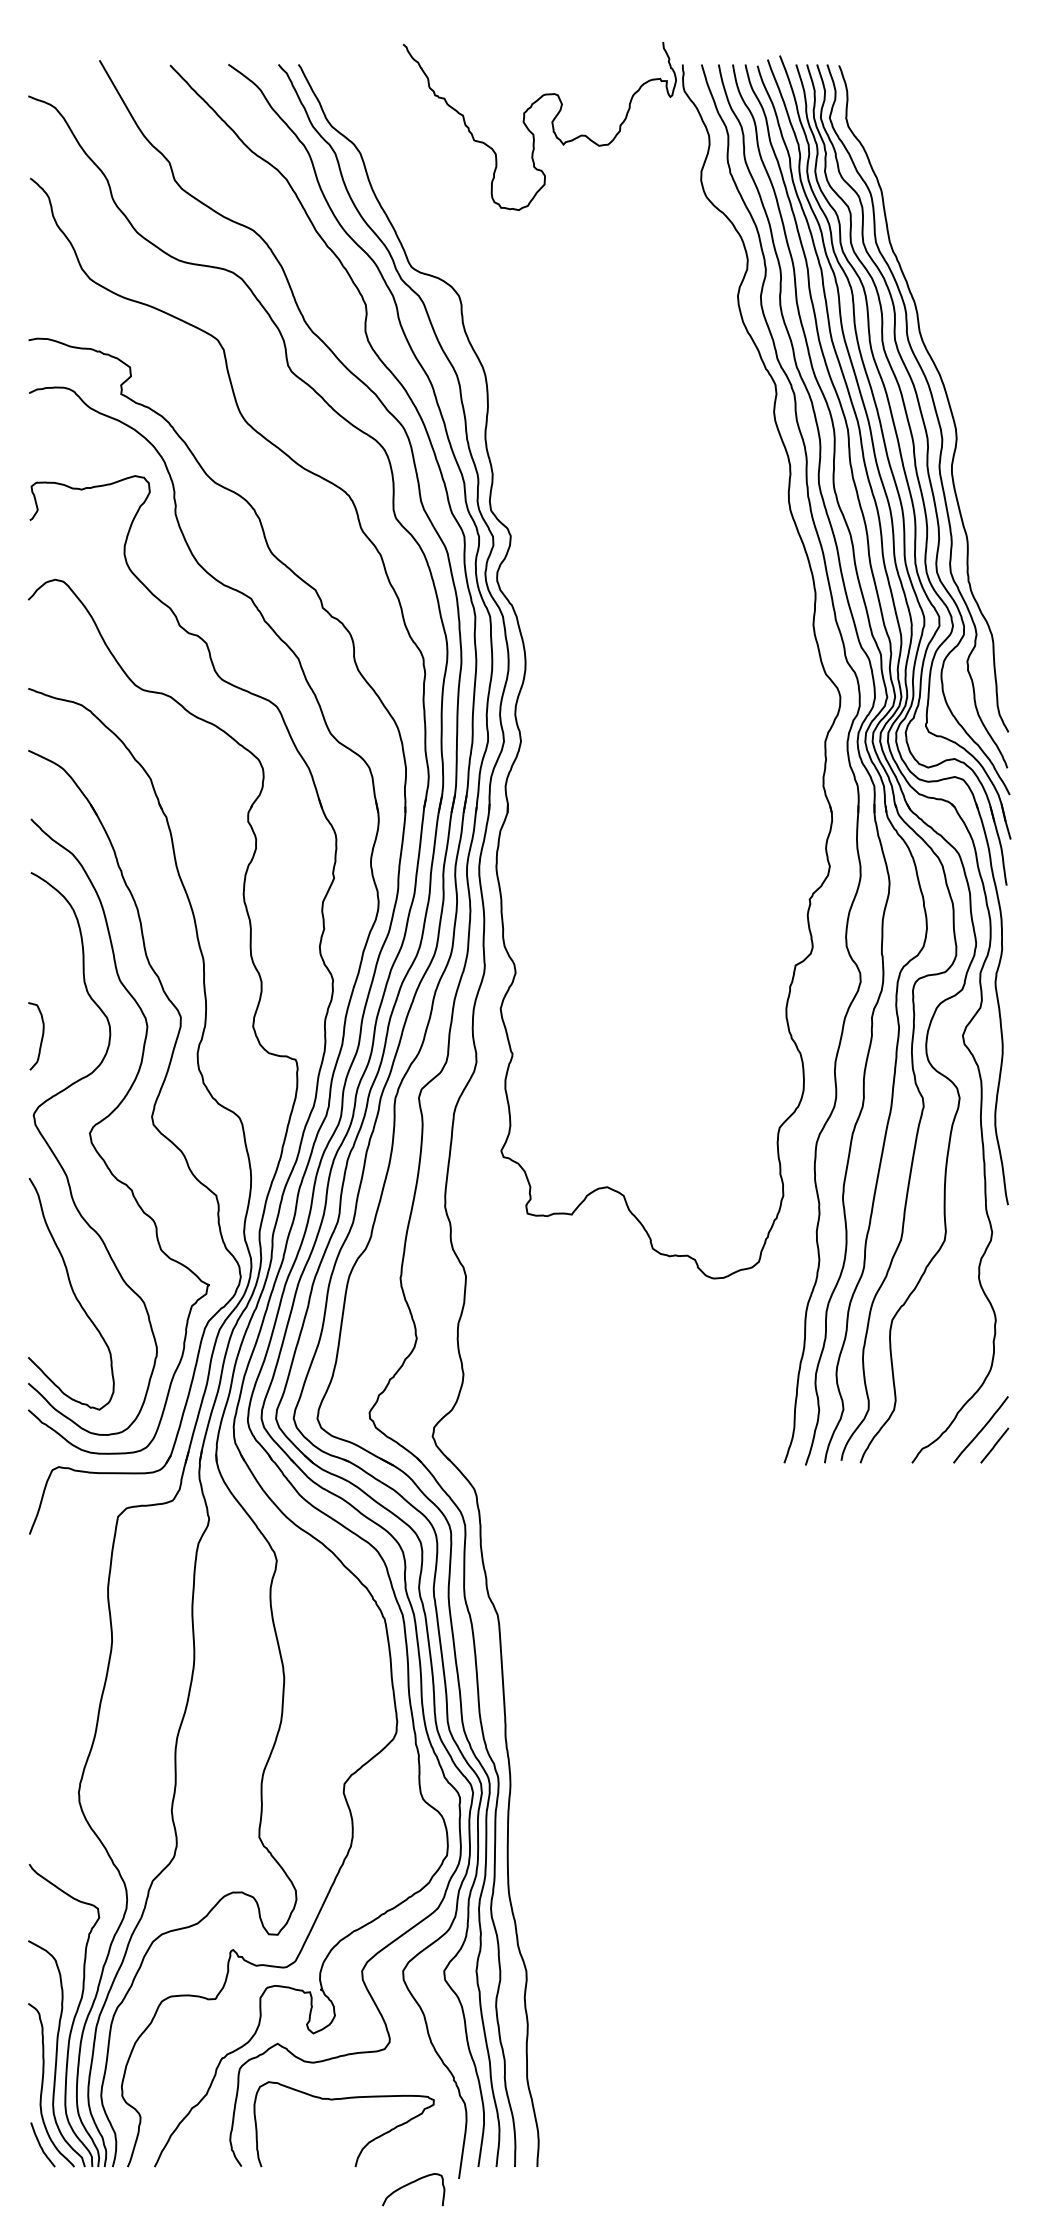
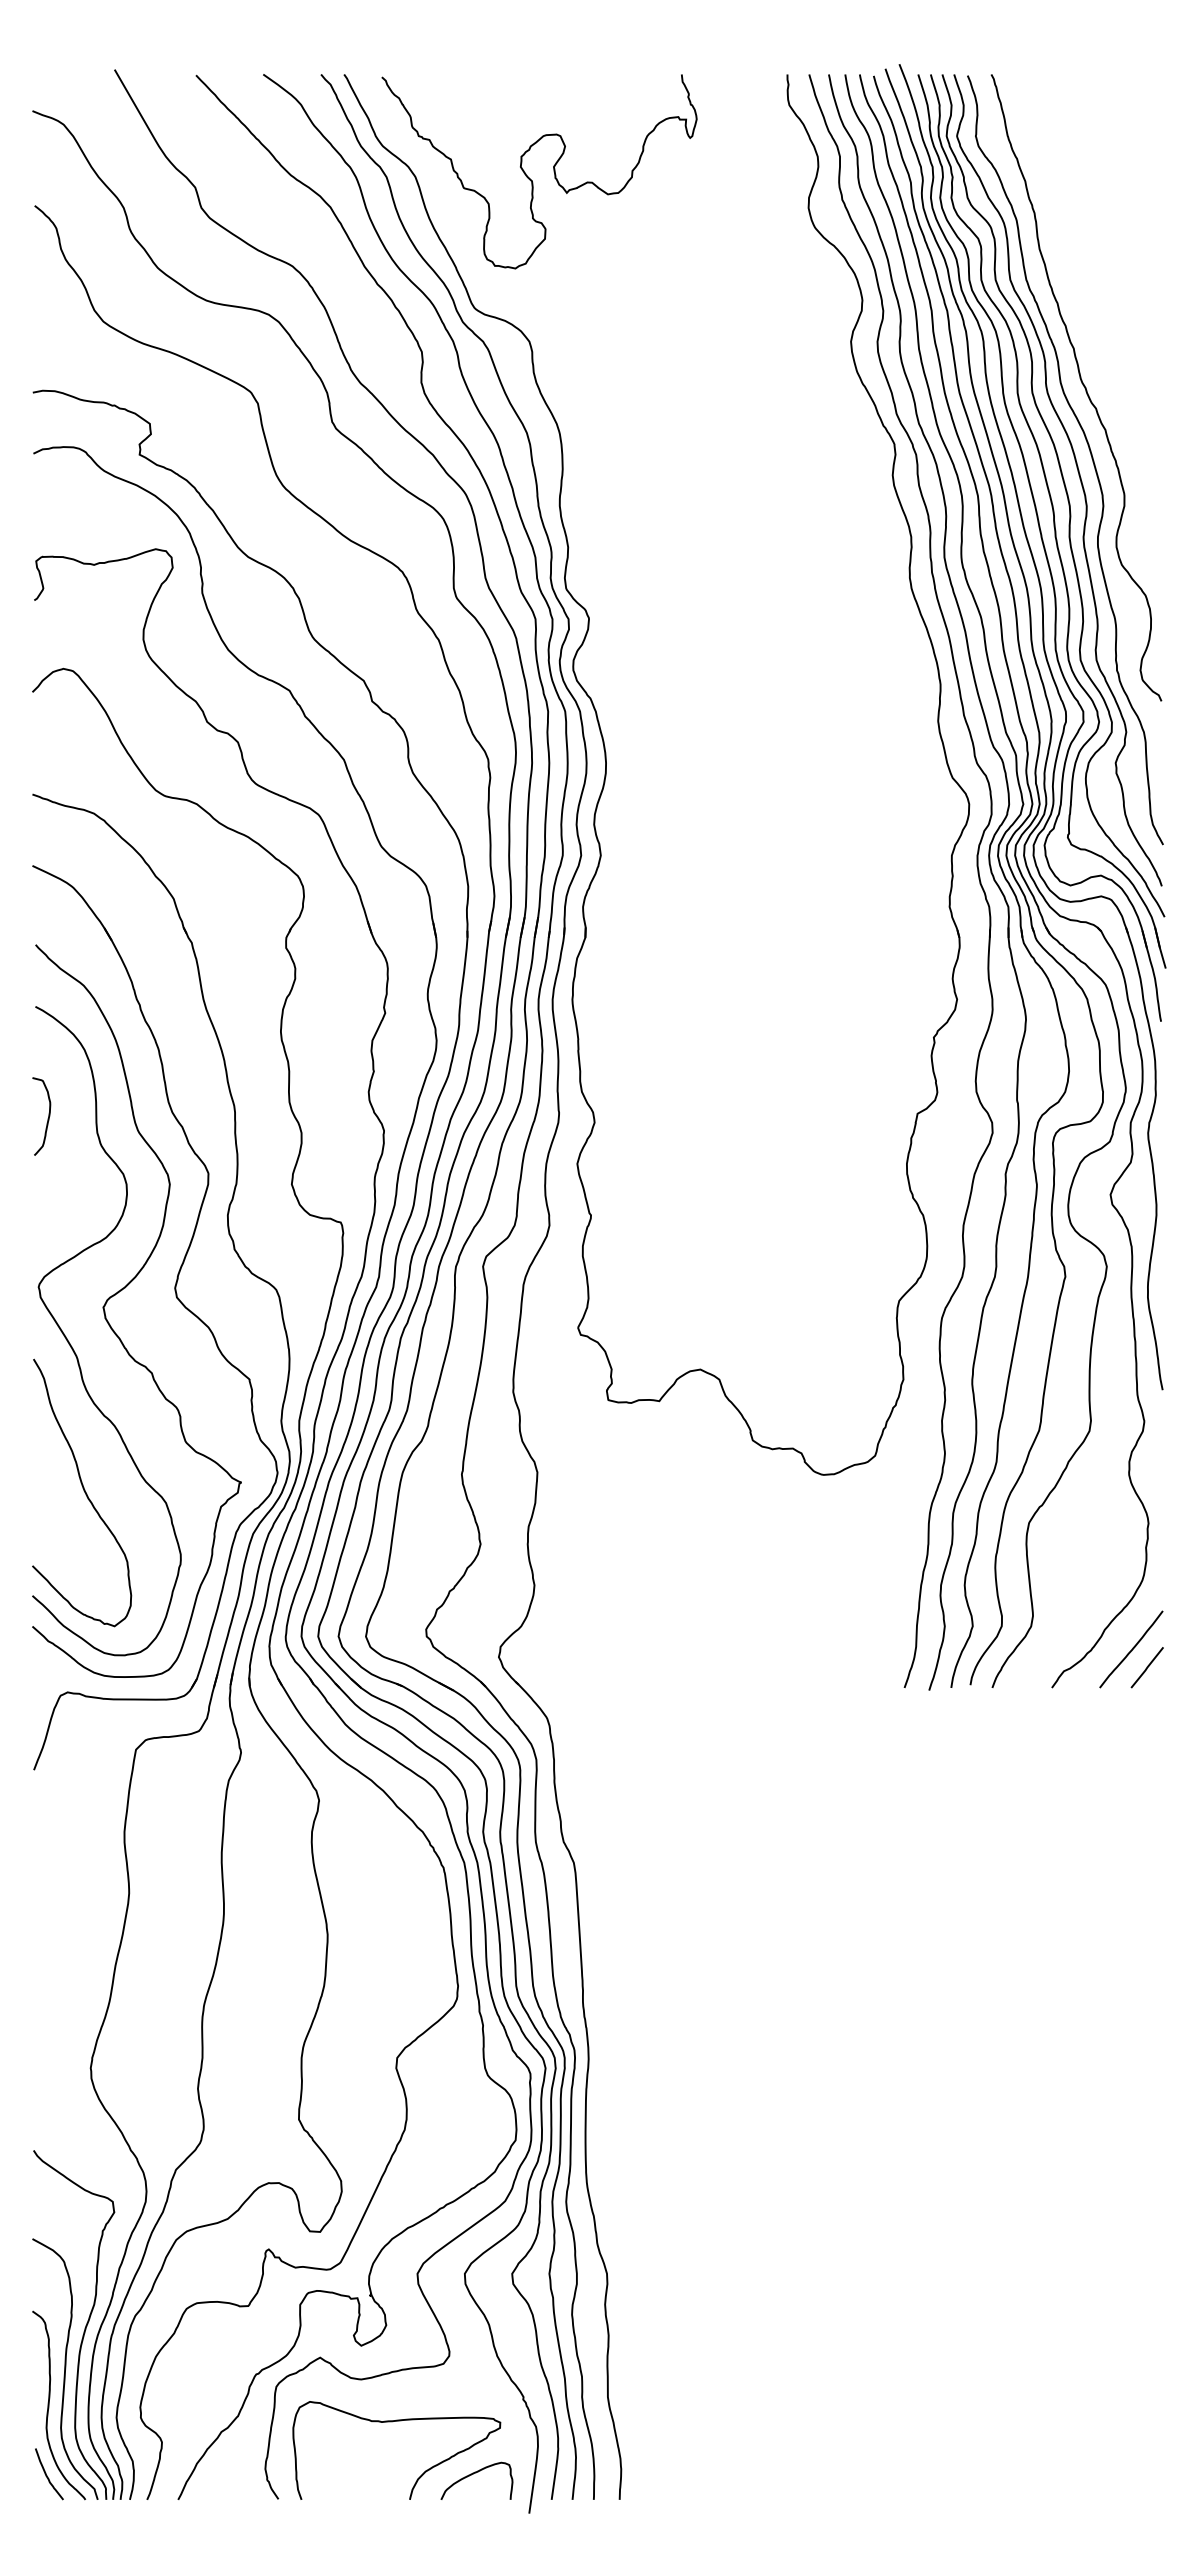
curve: (532, 133) -> (531, 179), moved
curve: (938, 334) -> (1082, 385), added
curve: (41, 1038) -> (47, 1118), moved
curve: (410, 2184) -> (473, 2474), moved

